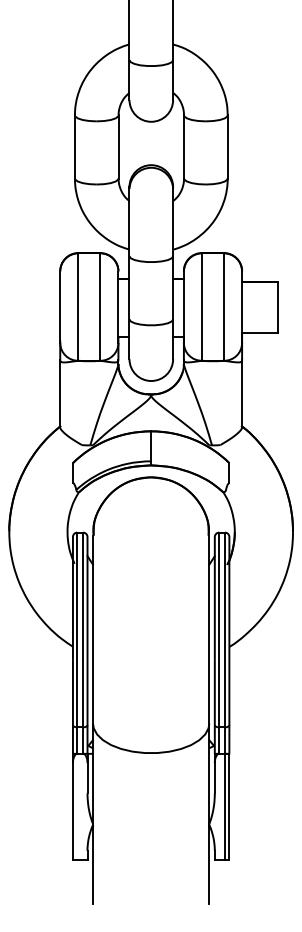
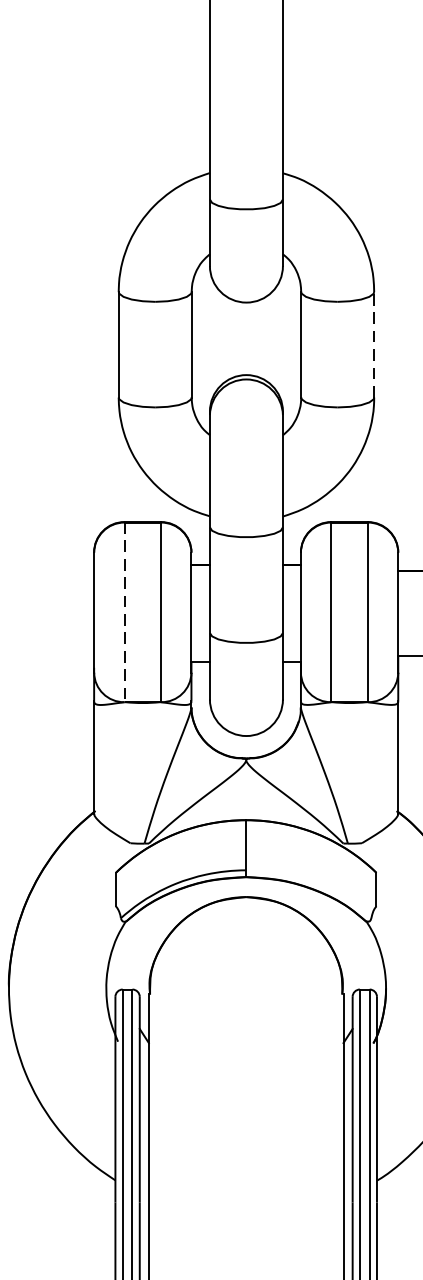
line: (227, 147) -> (373, 345), solid -> dashed
line: (78, 306) -> (124, 611), solid -> dashed

